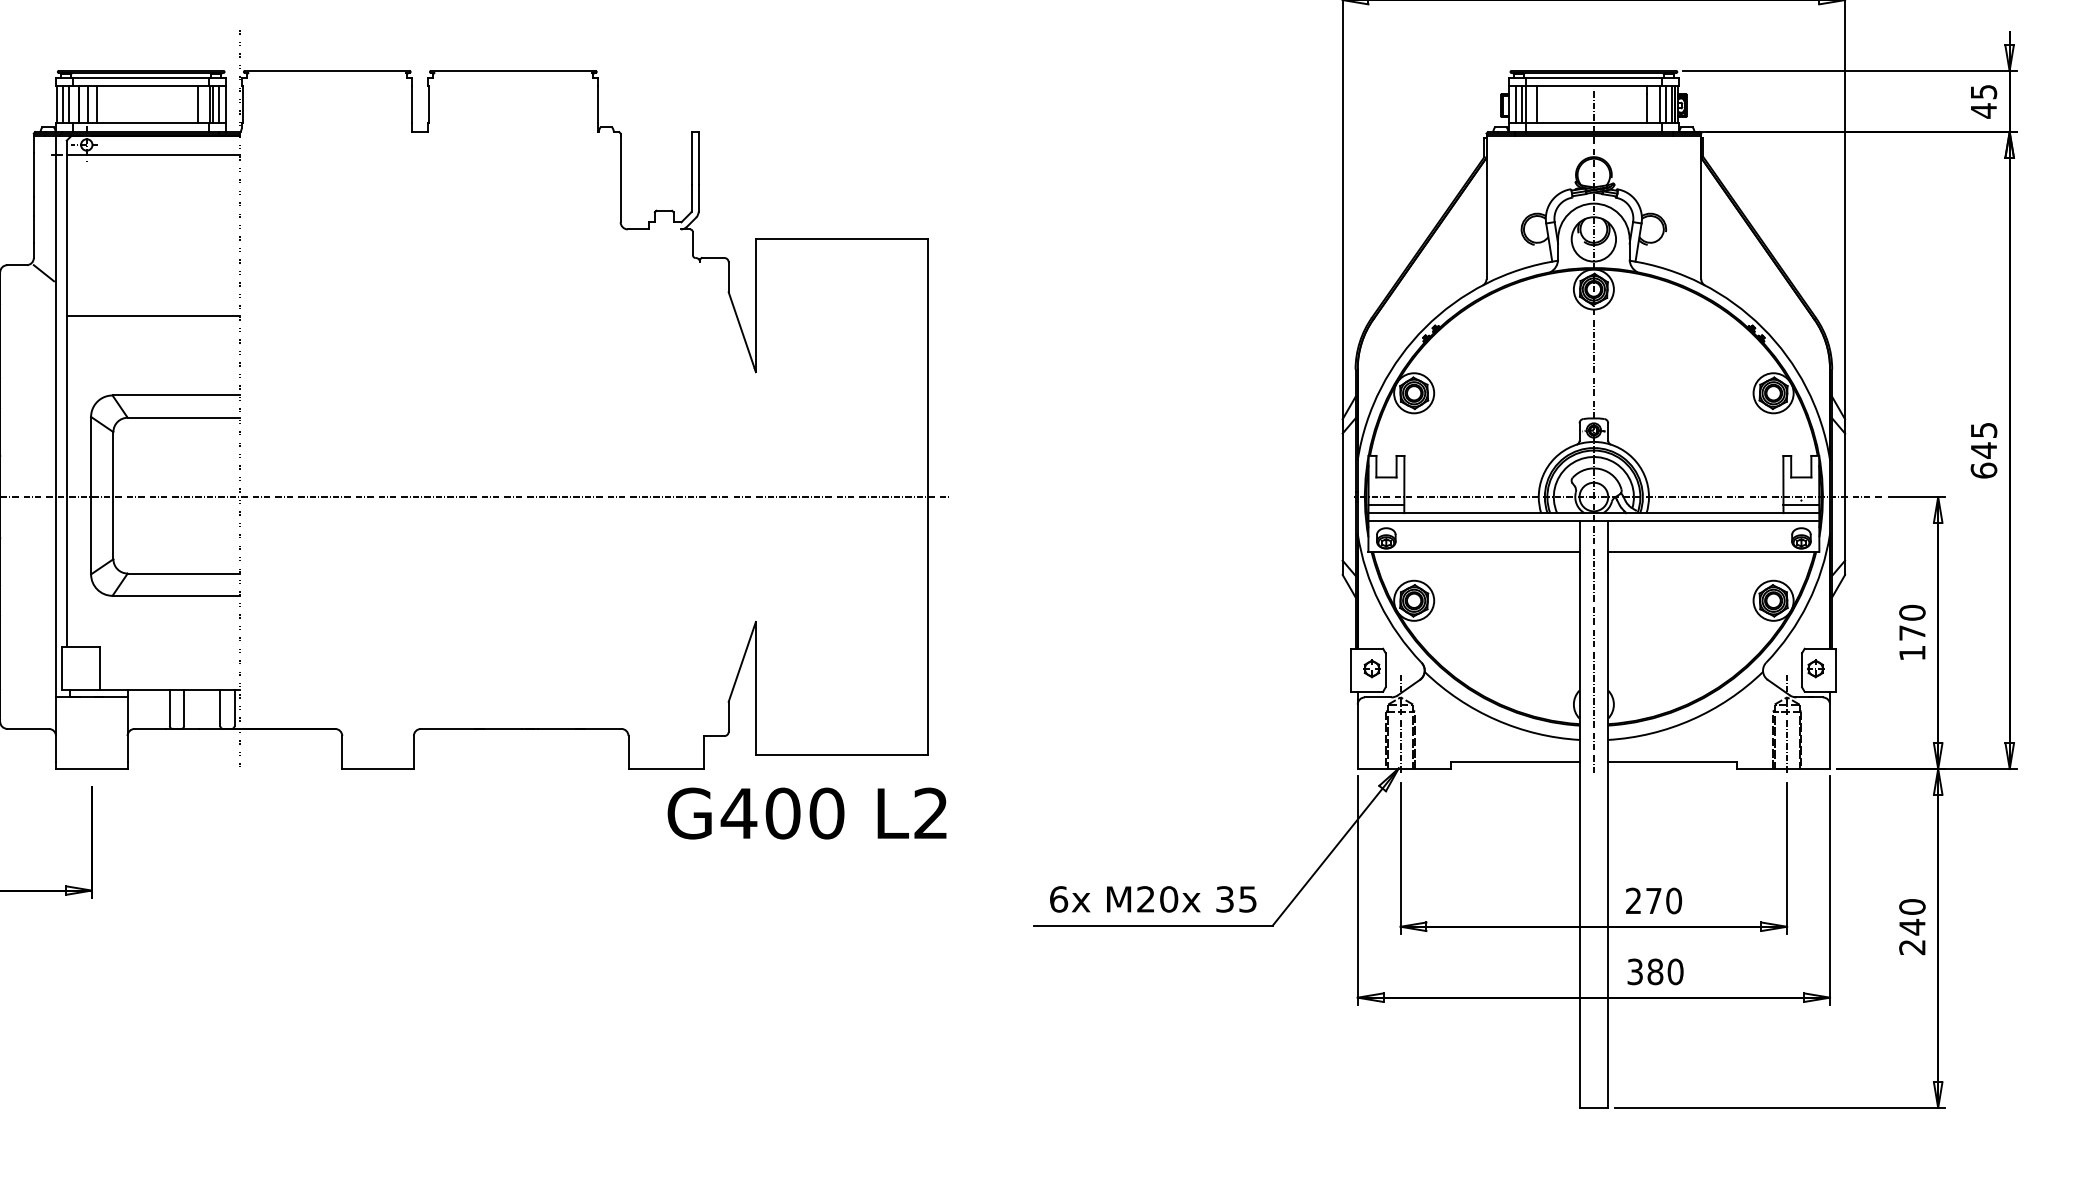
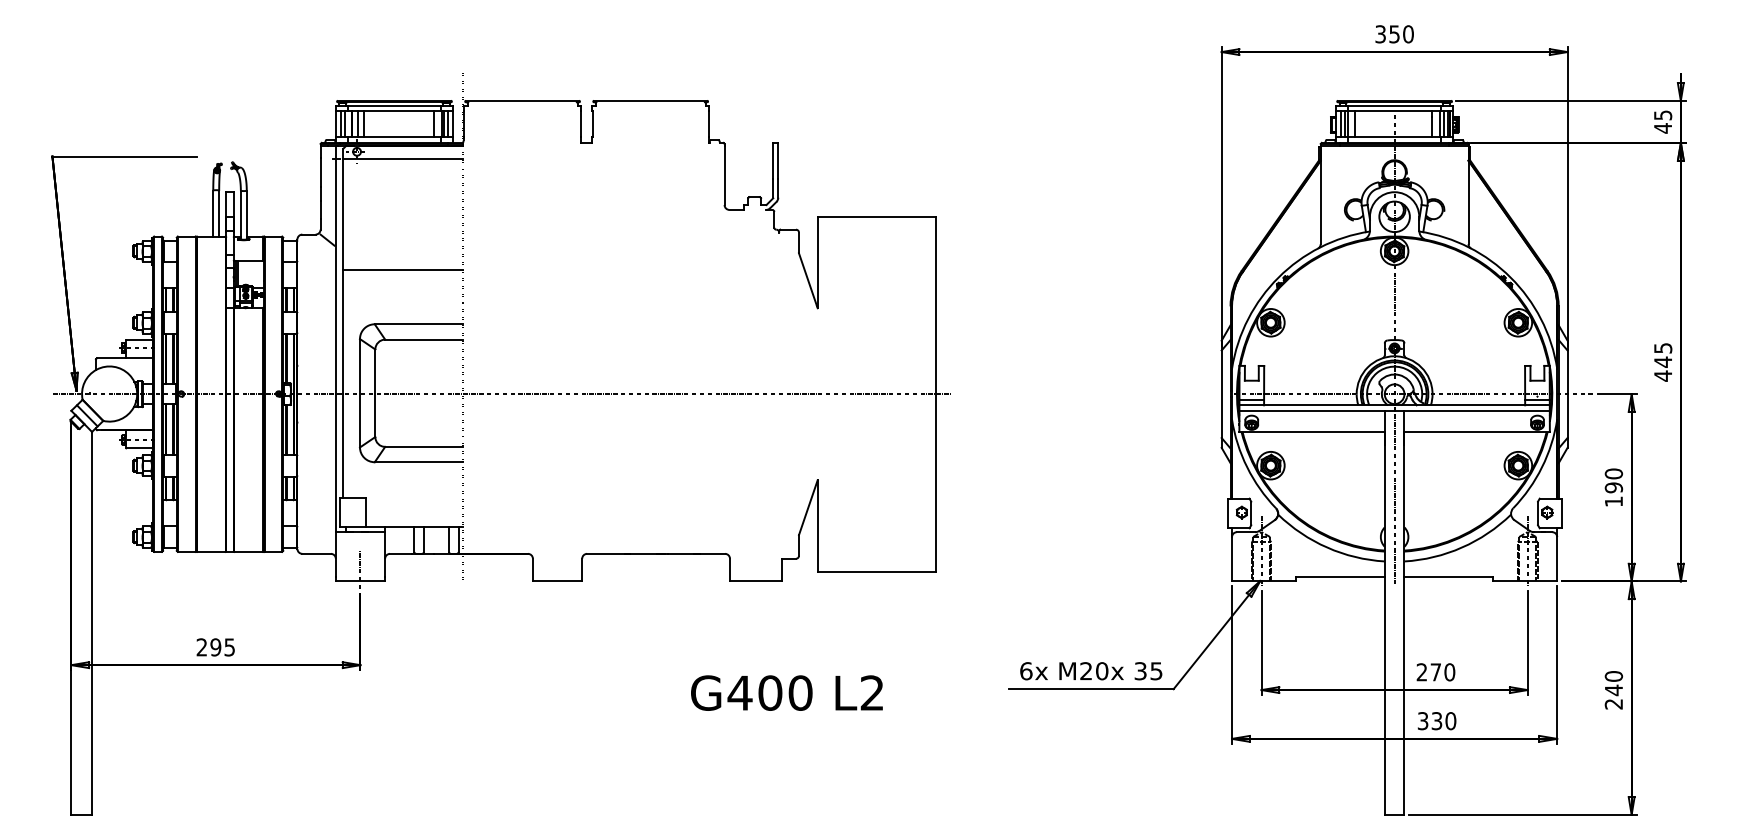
text: (1984, 469) -> (1663, 375), 645 -> 445
text: (1911, 632) -> (1613, 487), 170 -> 190
line: (91, 751) -> (360, 569), added
text: (806, 812) -> (786, 692), moved
text: (1654, 972) -> (1436, 721), 380 -> 330

